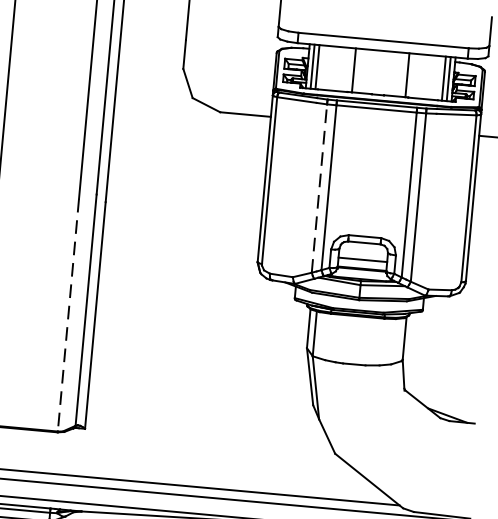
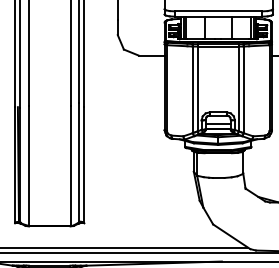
line: (318, 187) -> (192, 89), dashed -> solid
line: (68, 315) -> (70, 166), dashed -> solid

